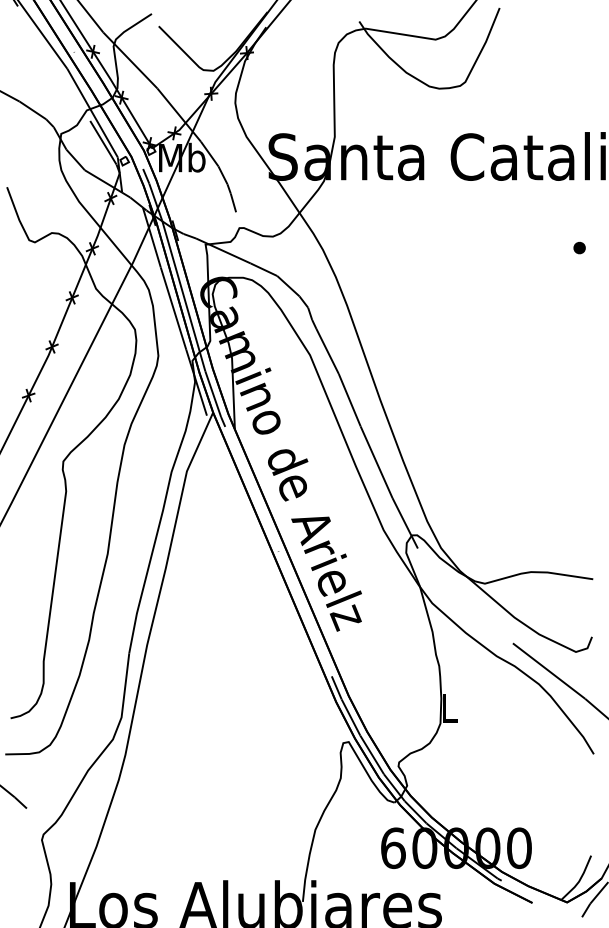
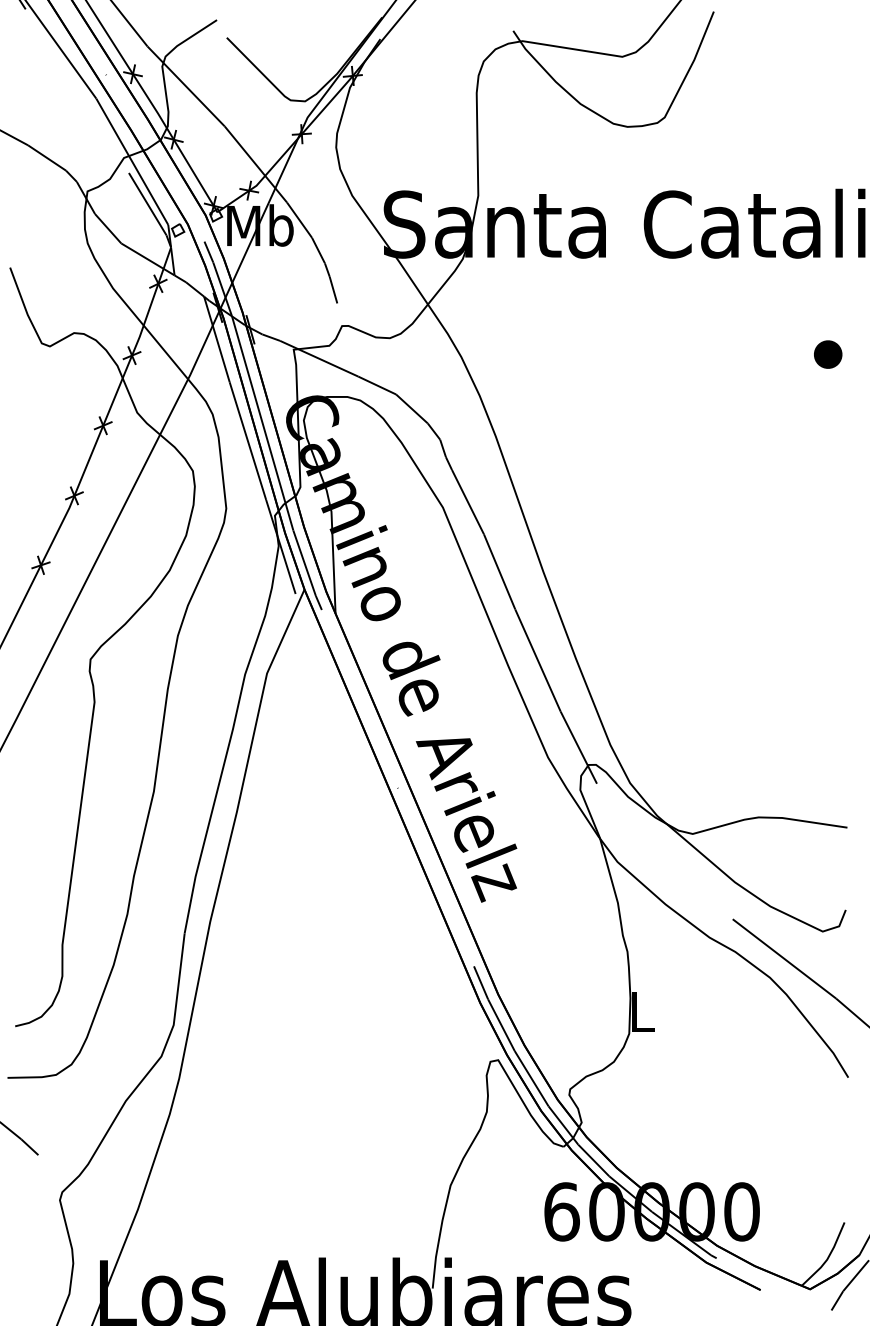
part: (579, 247) -> (827, 353), size x1.6

